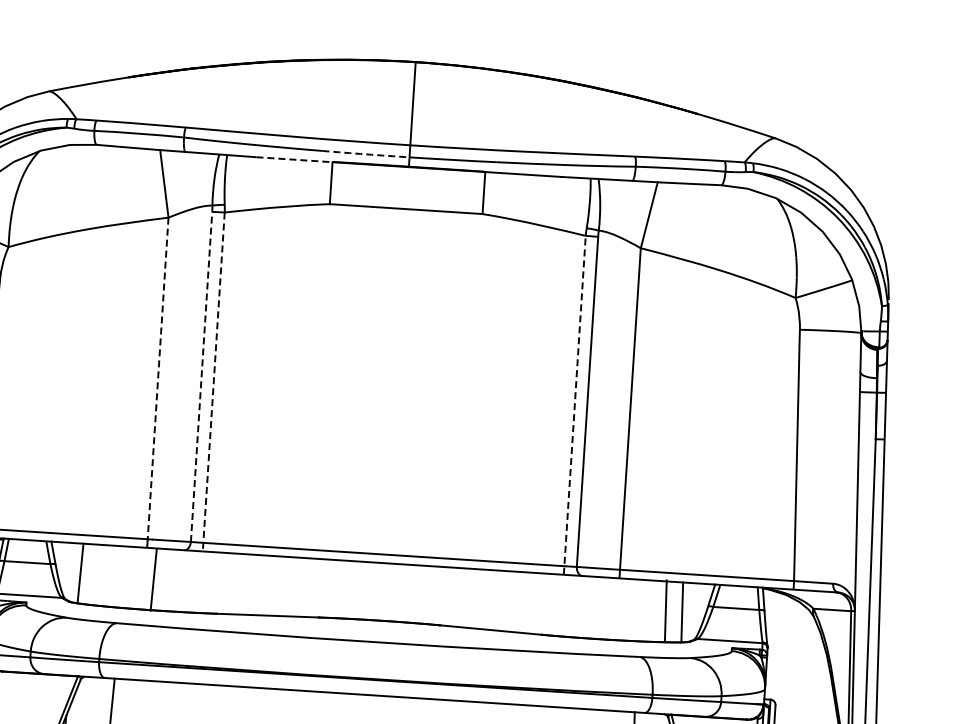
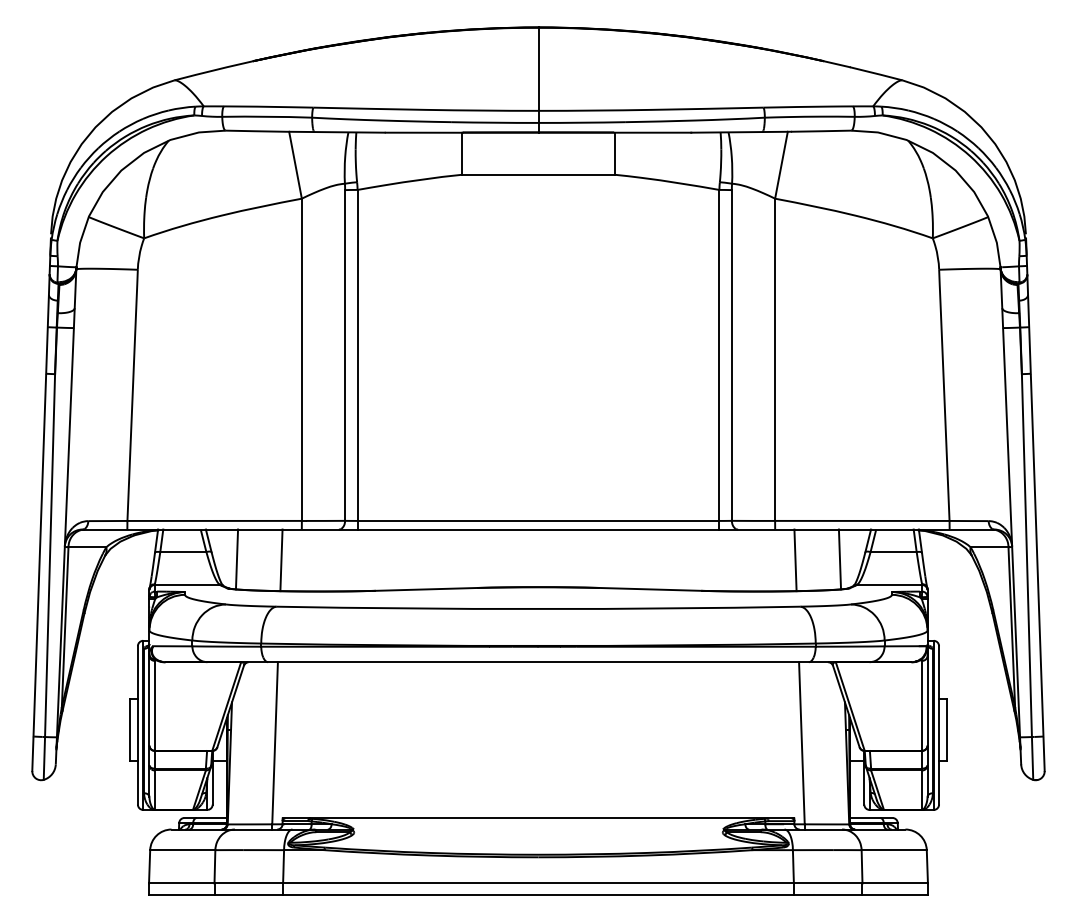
arc: (365, 154) -> (494, 122), dashed -> solid
line: (295, 159) -> (424, 132), dashed -> solid
line: (201, 376) -> (345, 355), dashed -> solid
line: (157, 379) -> (301, 360), dashed -> solid
line: (213, 381) -> (357, 359), dashed -> solid
line: (574, 405) -> (719, 359), dashed -> solid
line: (153, 580) -> (281, 560), moved
line: (665, 611) -> (795, 560), moved

